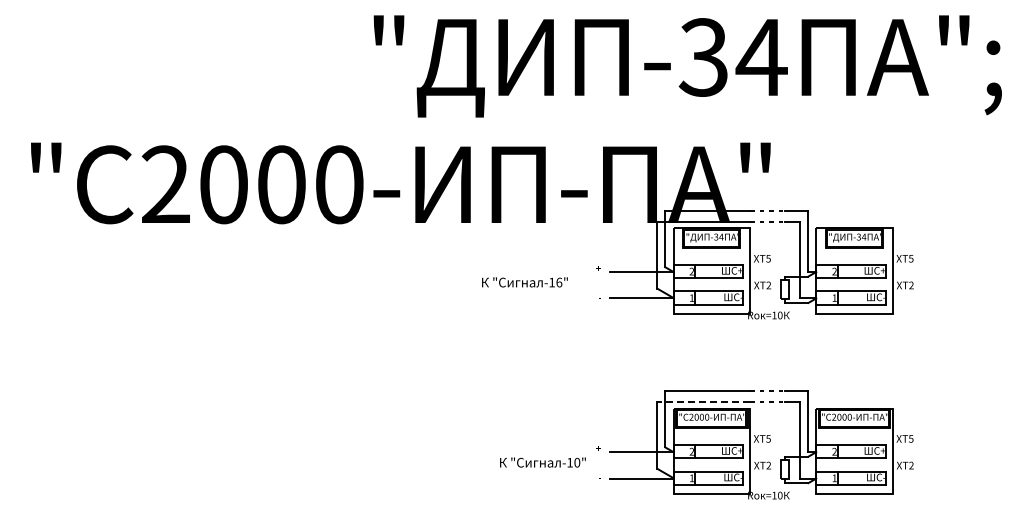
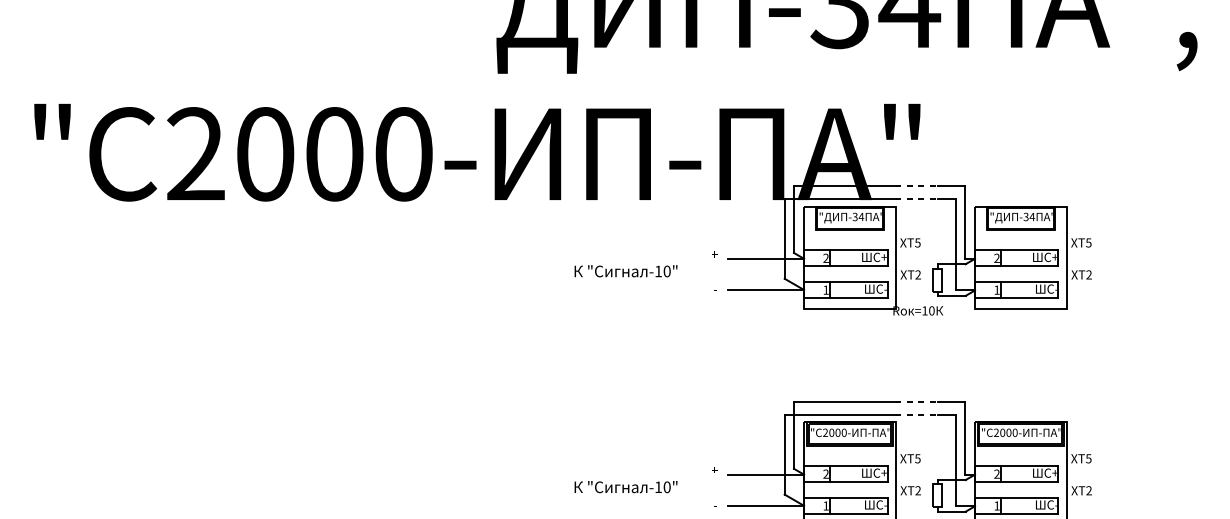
text: (559, 282) -> (667, 271), -16" -> -10"
line: (703, 402) -> (839, 415), dashed -> solid
text: (542, 462) -> (625, 487), moved

